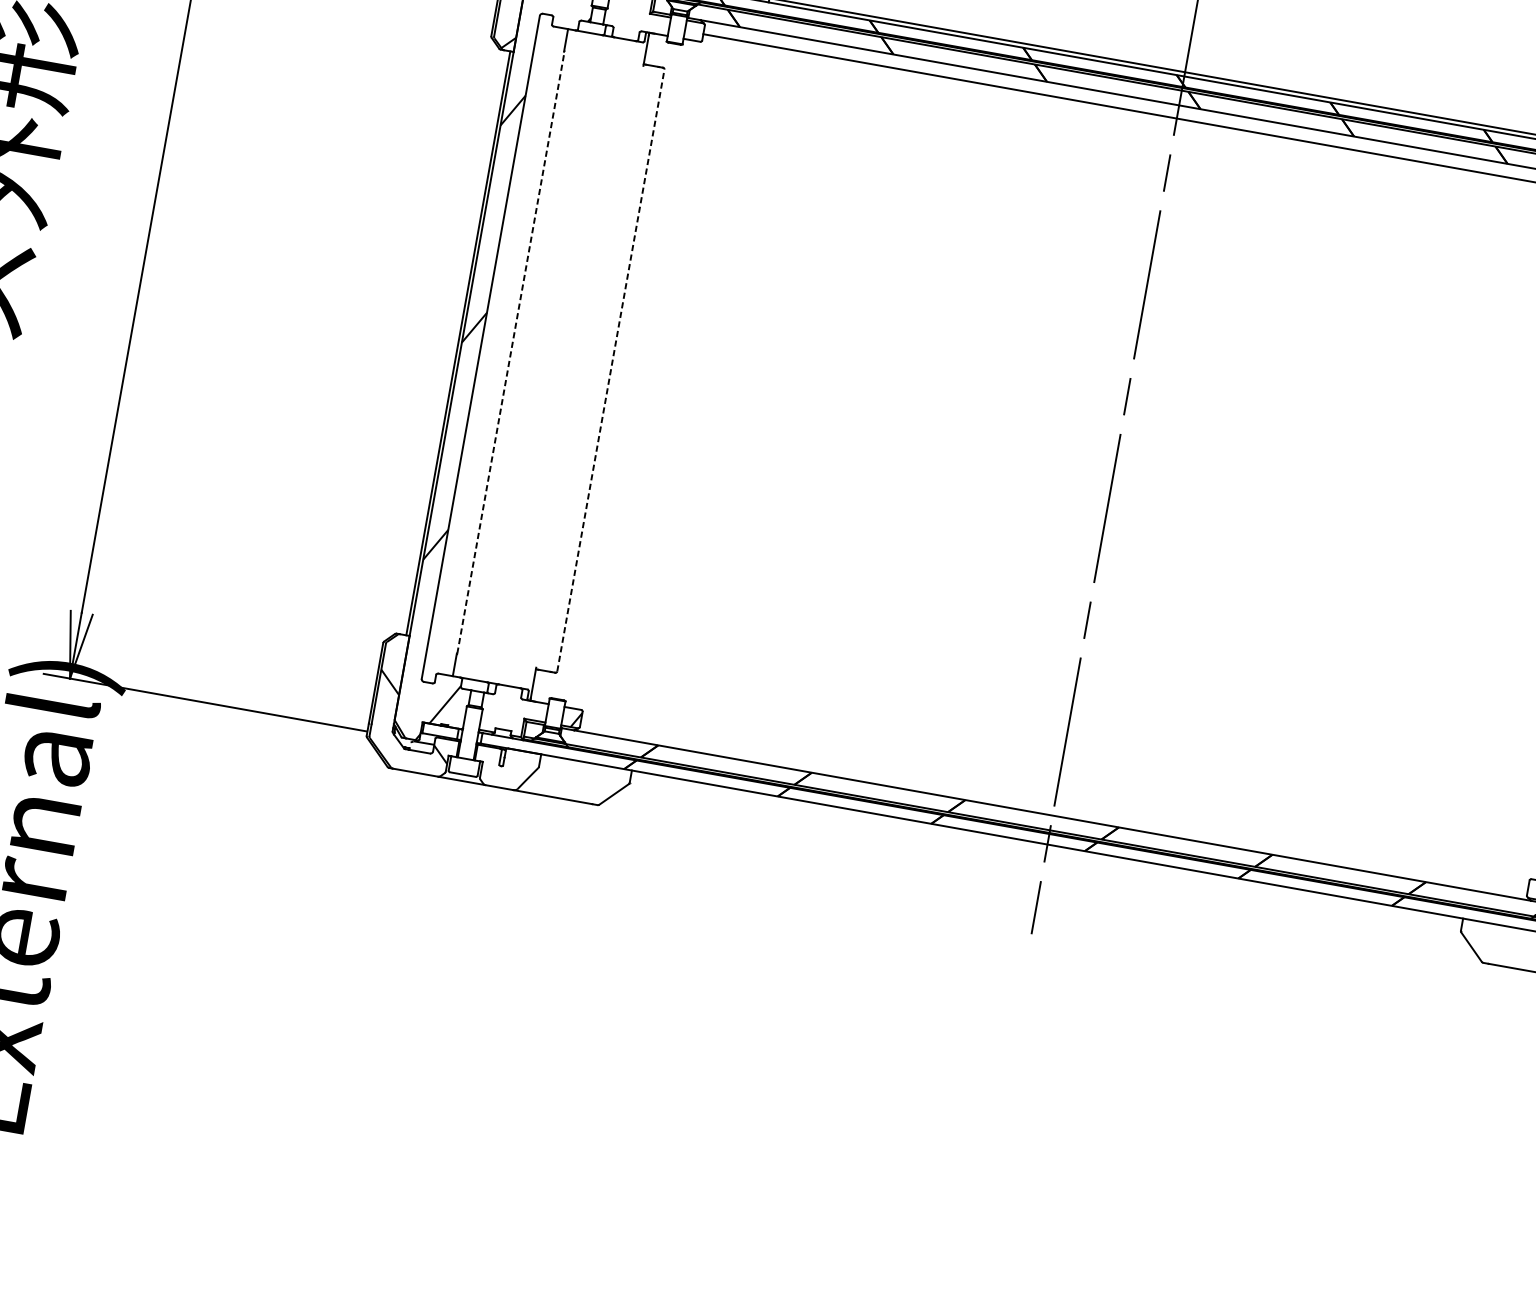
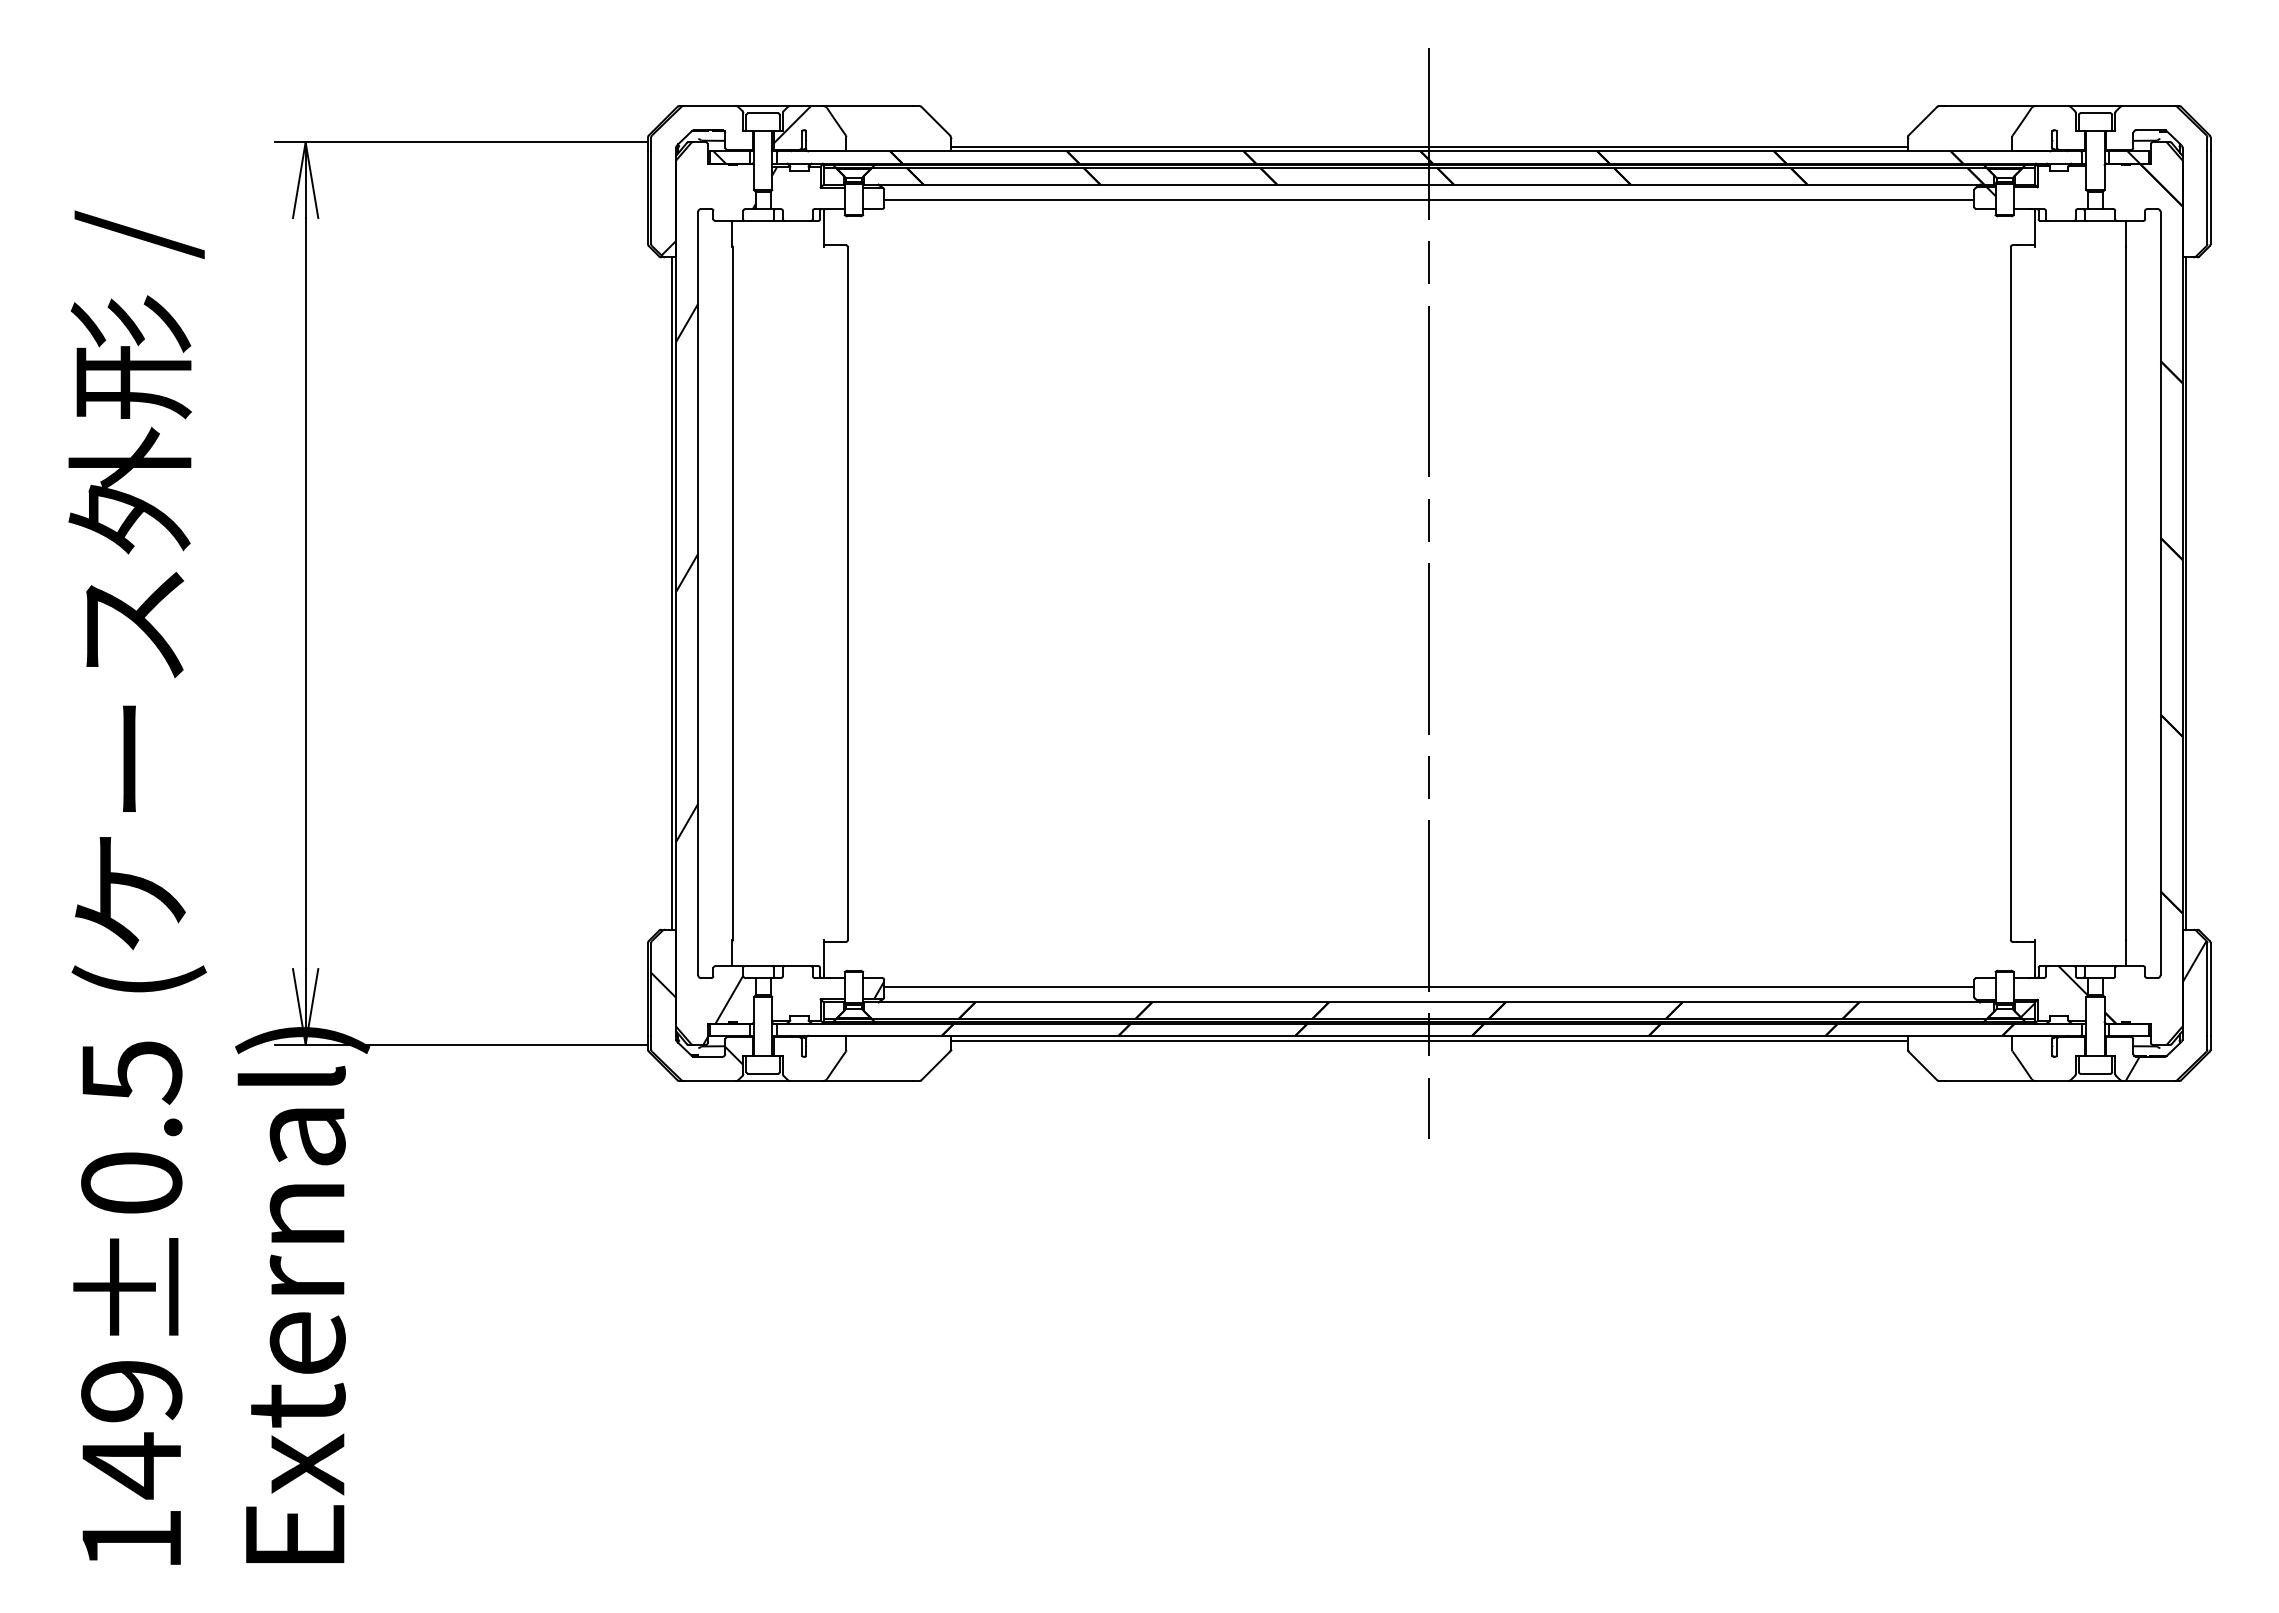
line: (510, 352) -> (732, 593), dashed -> solid
line: (610, 370) -> (847, 593), dashed -> solid
line: (1055, 802) -> (1429, 987), added
line: (1046, 848) -> (1428, 1040), added

